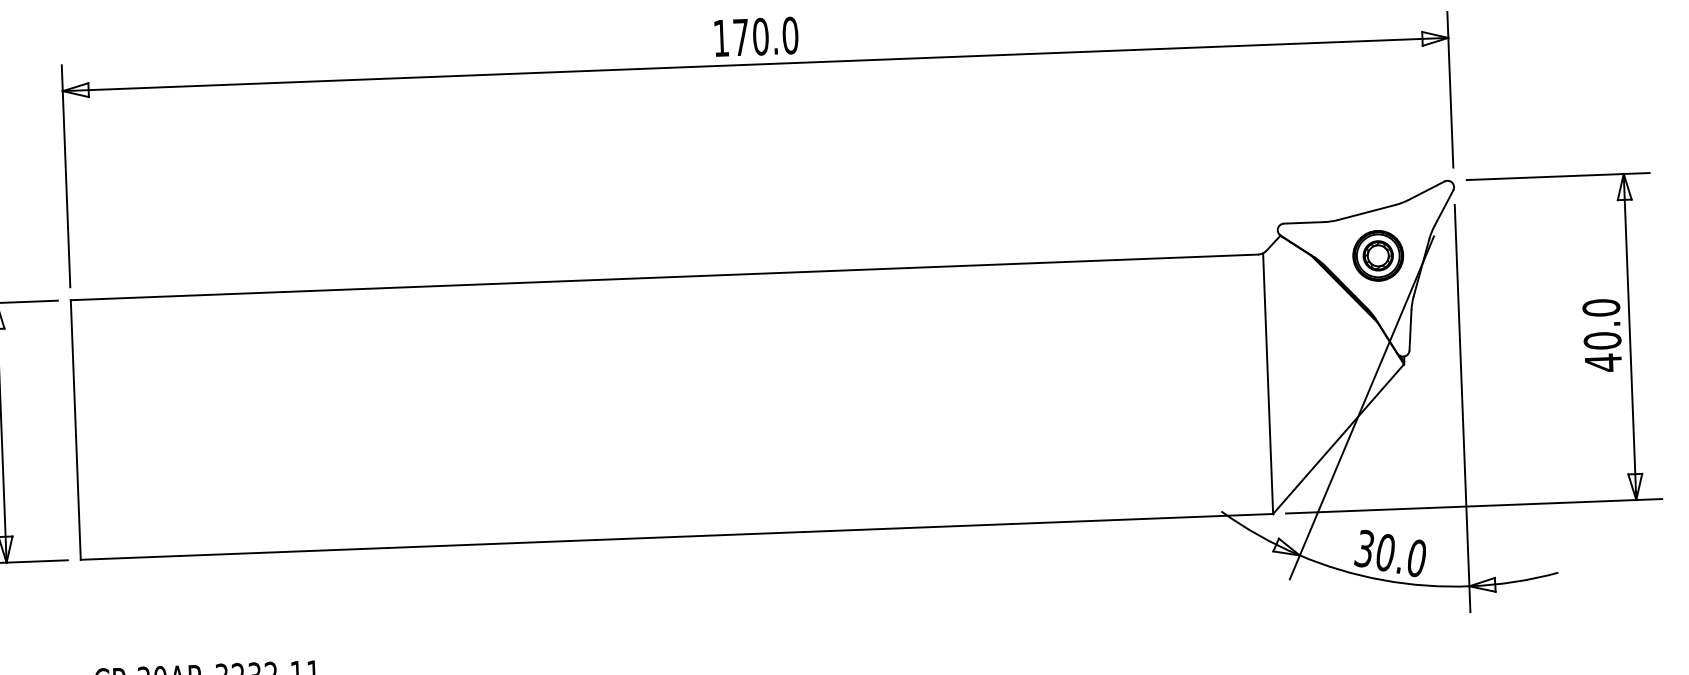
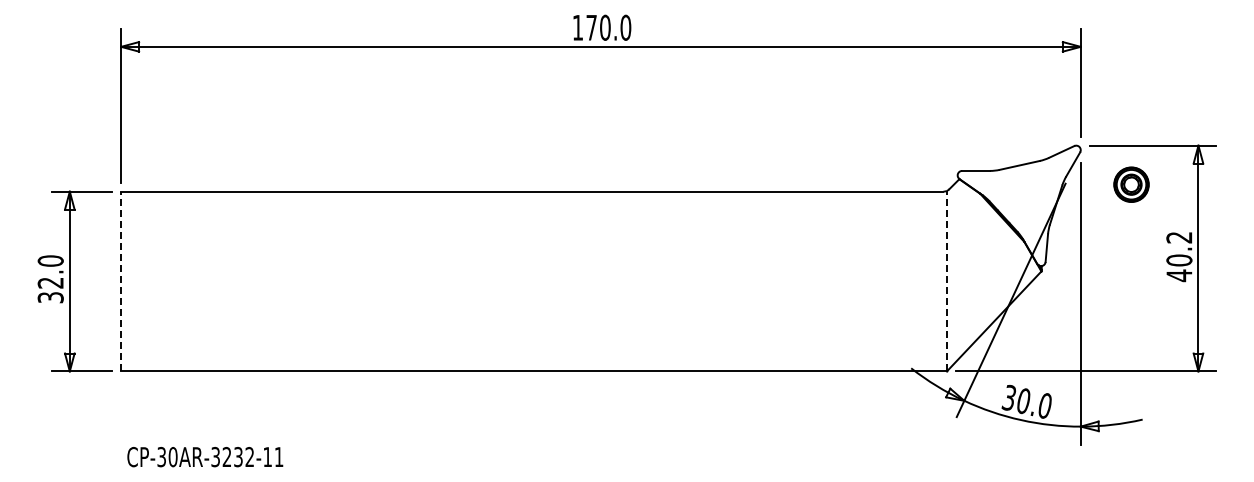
part: (1378, 255) -> (1131, 184), moved
text: (1601, 307) -> (1179, 237), 40.0 -> 40.2
line: (1267, 382) -> (946, 280), solid -> dashed
line: (76, 429) -> (121, 281), solid -> dashed

